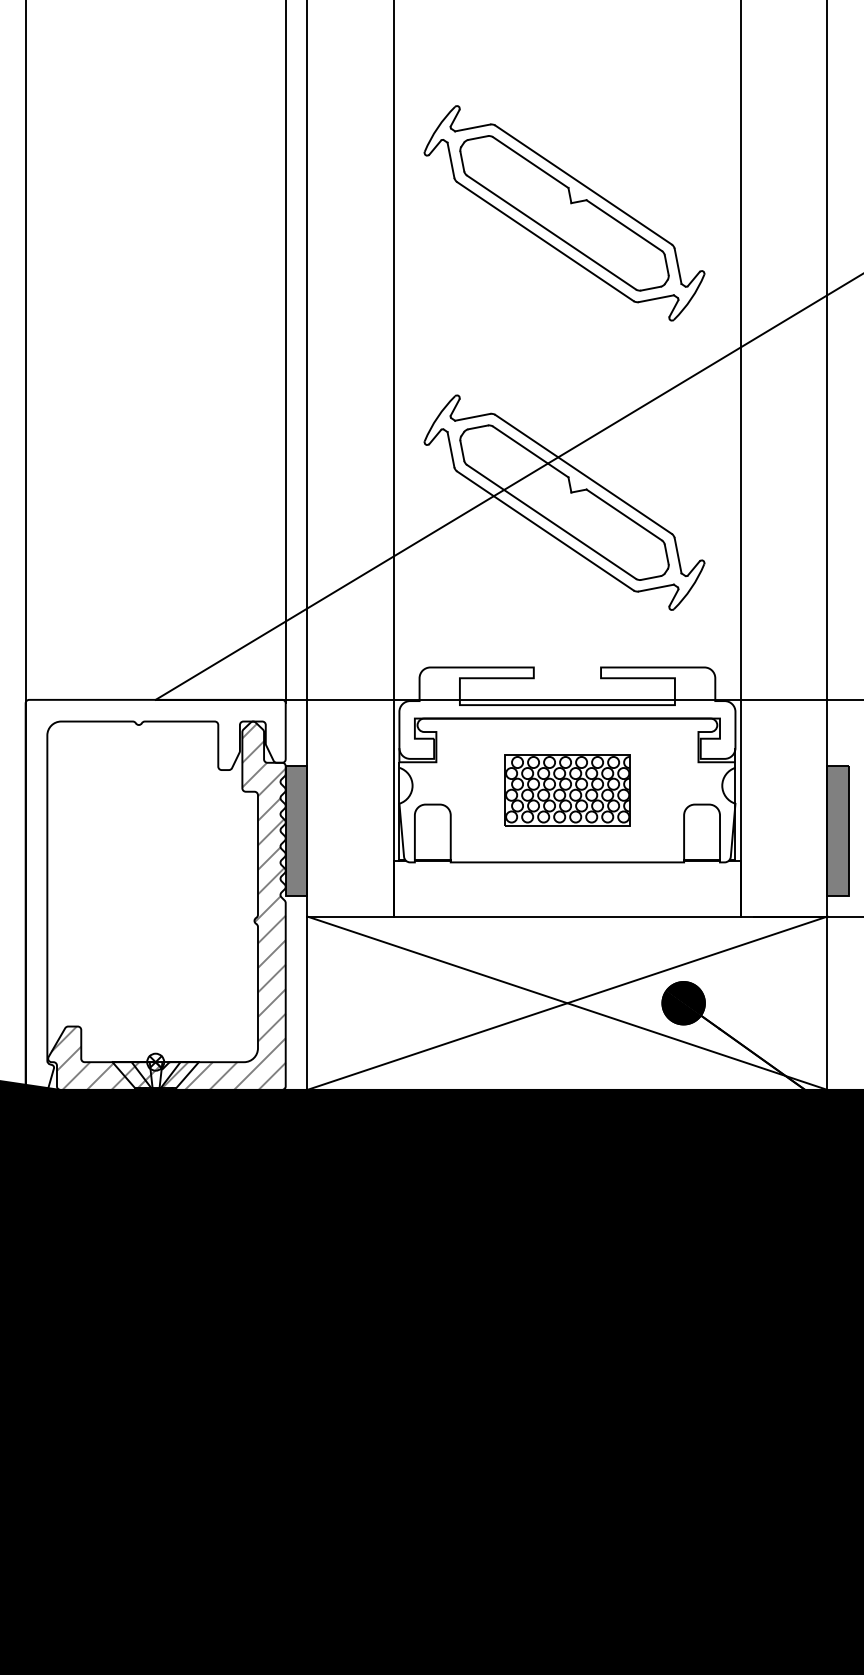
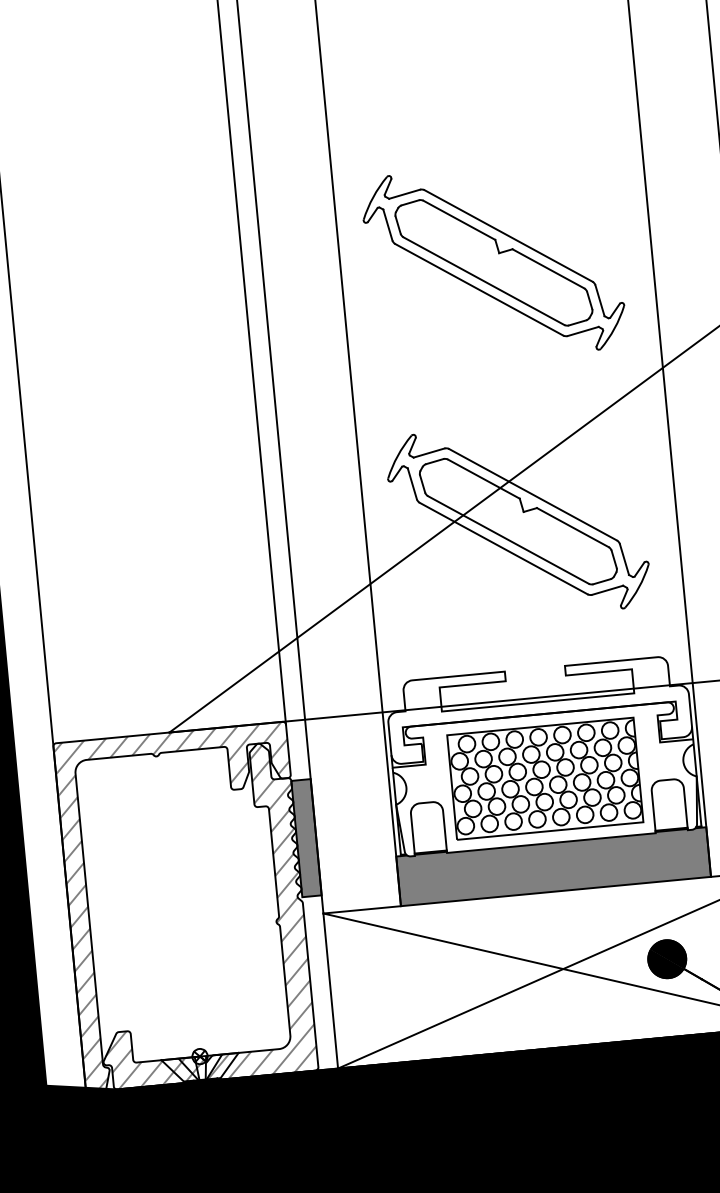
part: (567, 790) -> (545, 778), size x1.67
fill: (567, 888) -> (553, 866), added
hatch: (155, 894) -> (185, 906), added

